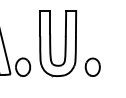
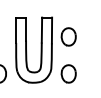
part: (92, 29) -> (68, 36), added

